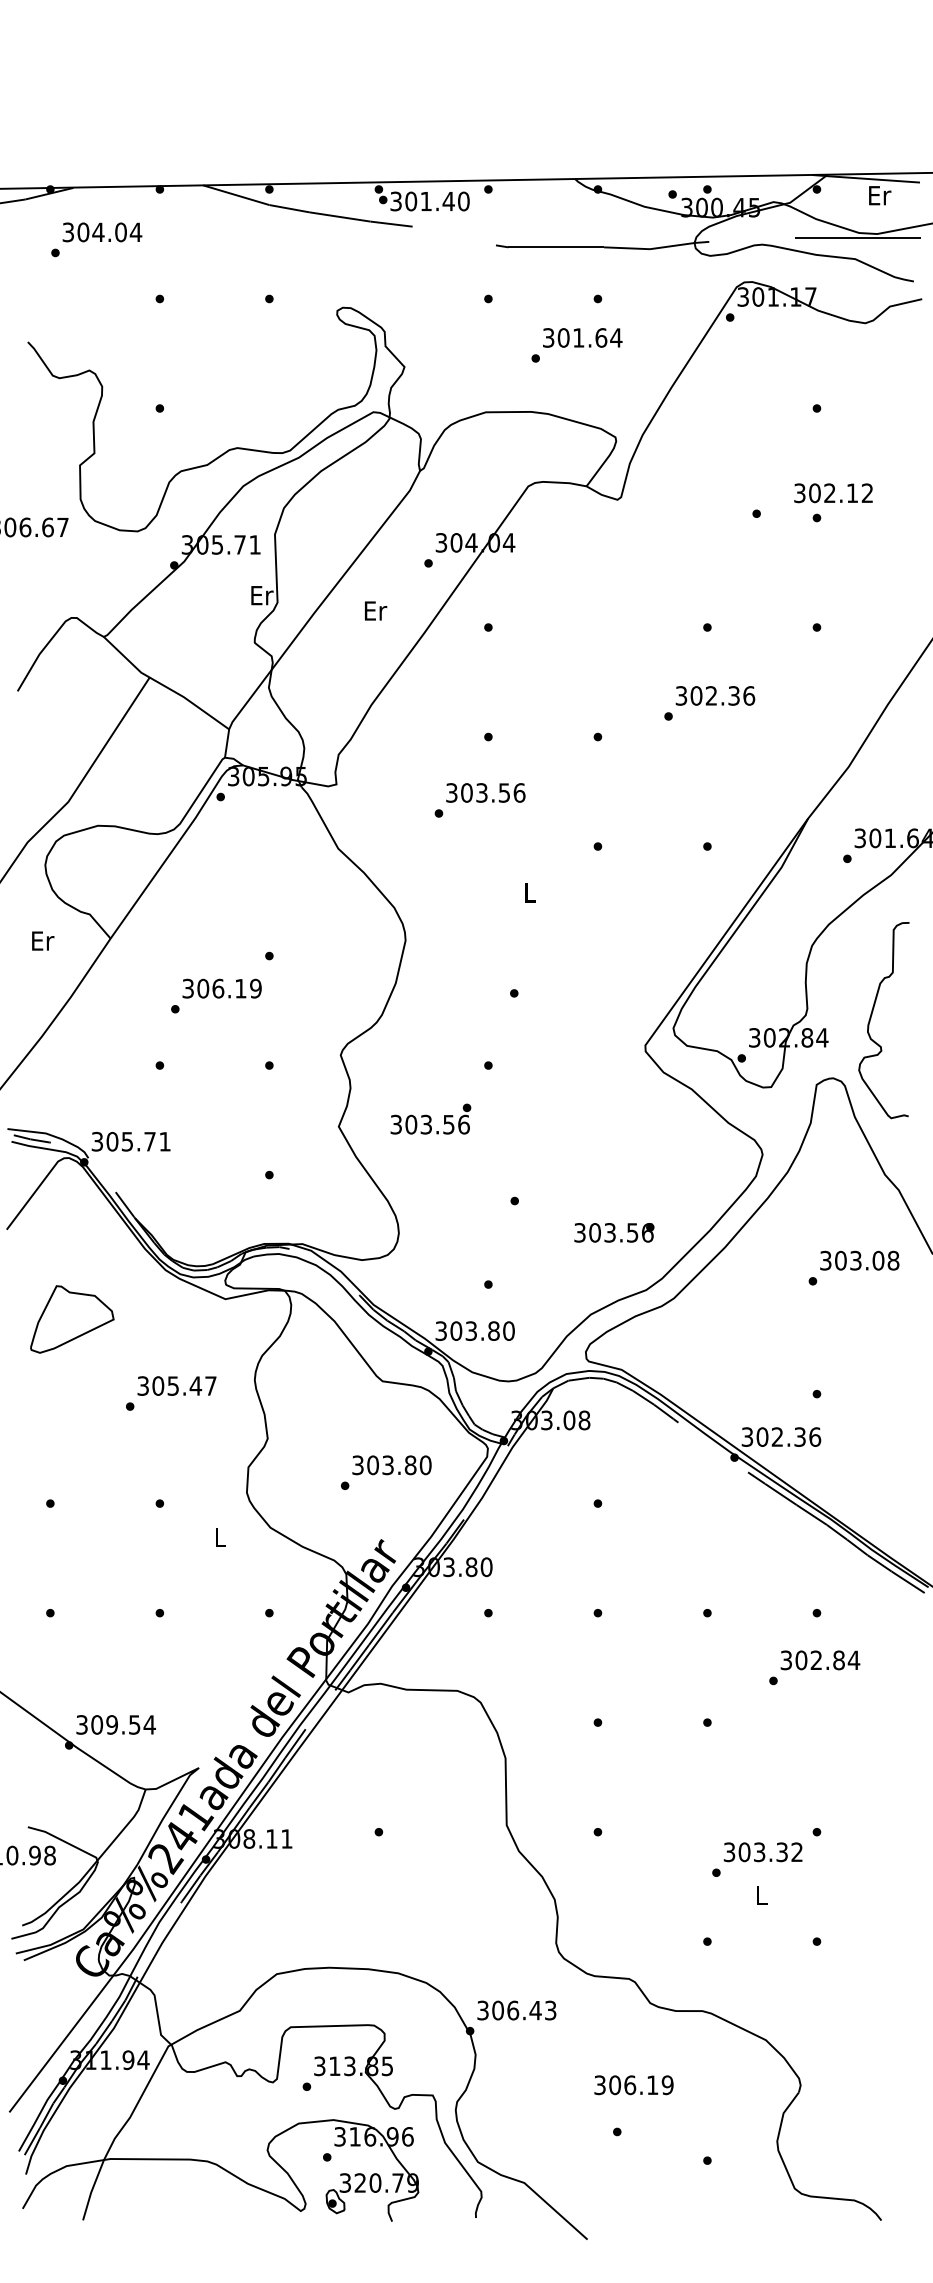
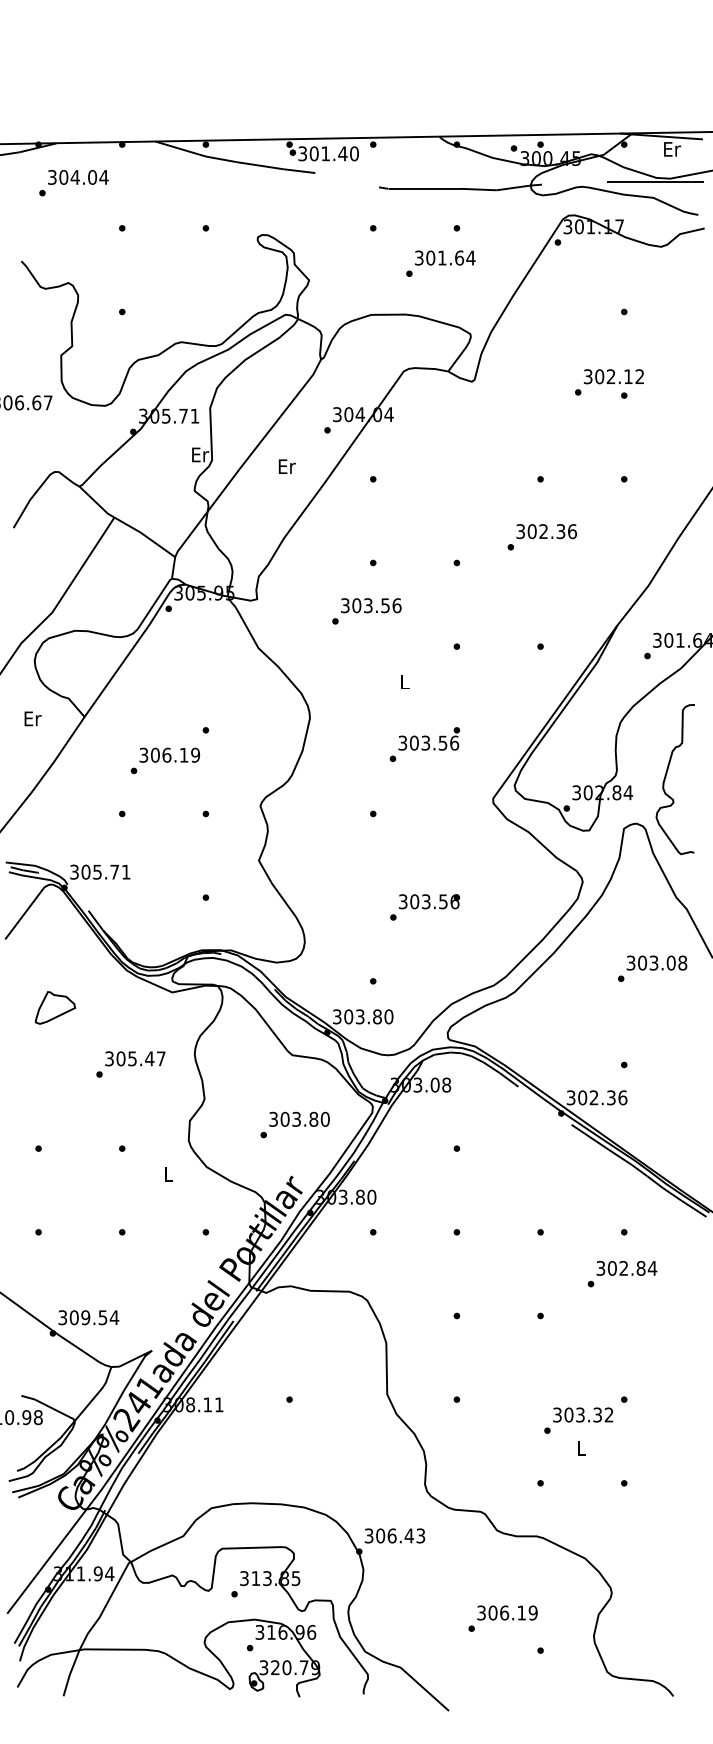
text: (832, 492) -> (613, 376), moved
text: (431, 1118) -> (429, 738), moved
text: (614, 1232) -> (429, 901), moved
part: (72, 1318) -> (55, 1007), size x0.62
text: (634, 2084) -> (507, 1612), moved

